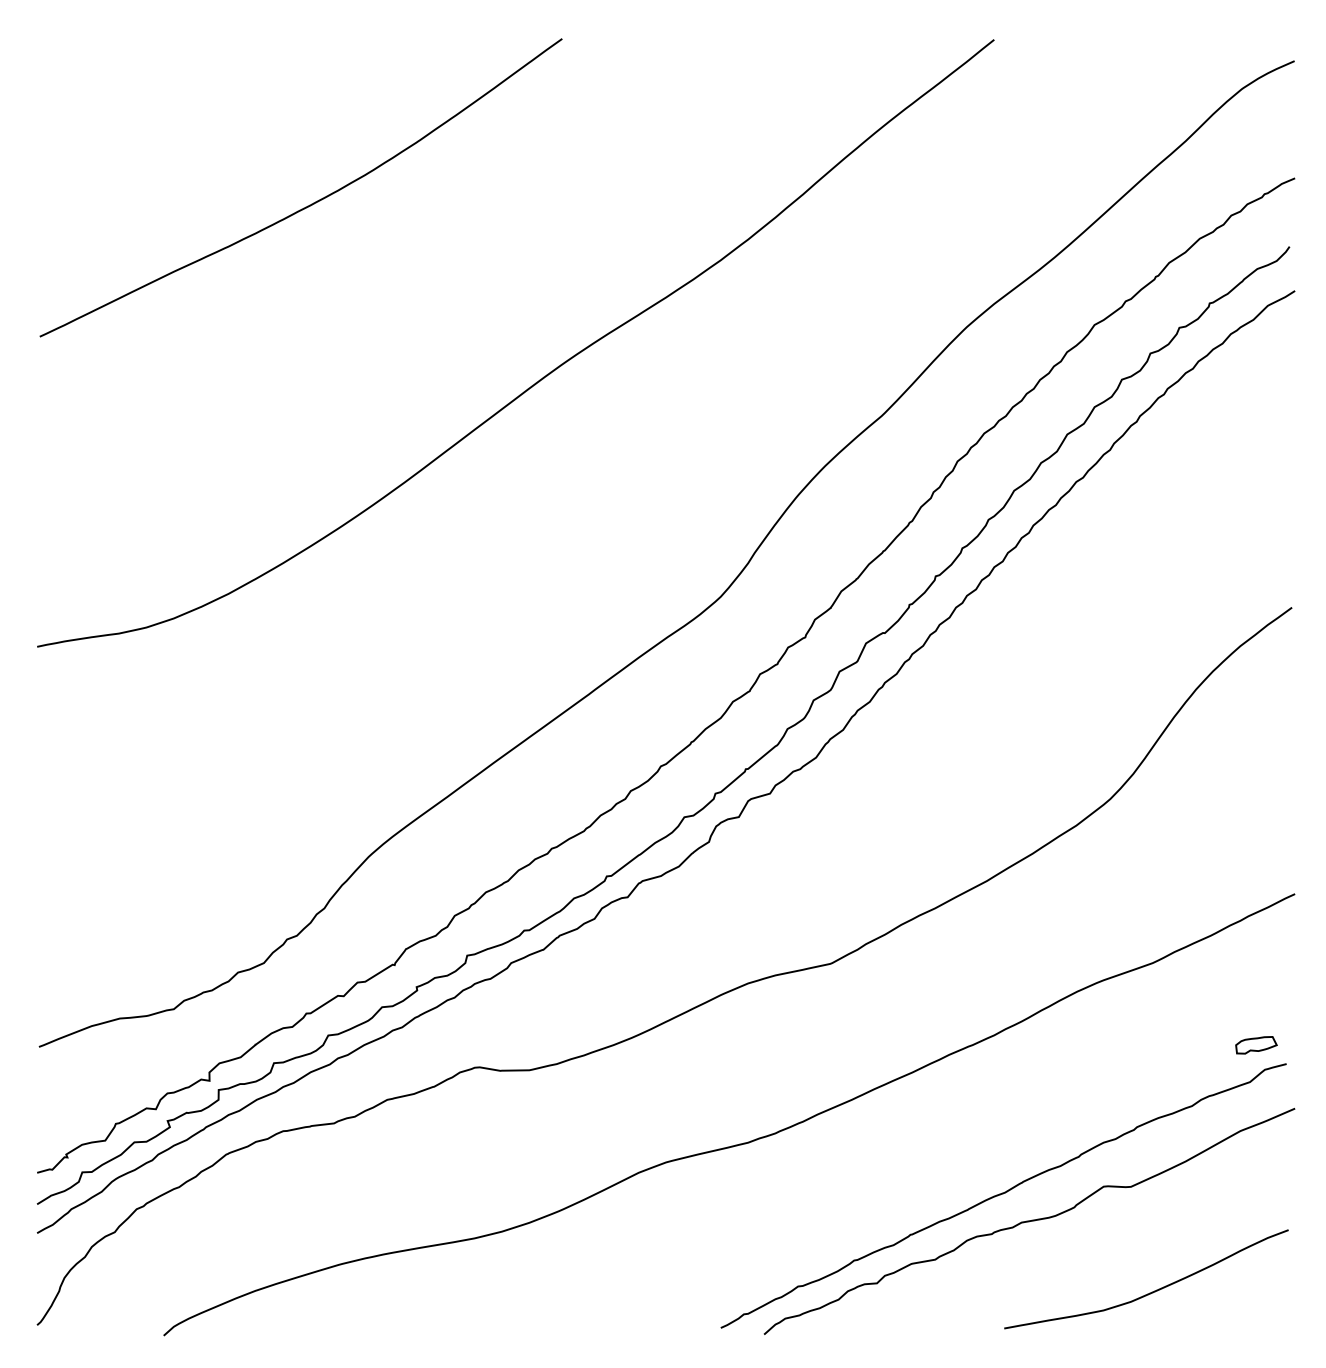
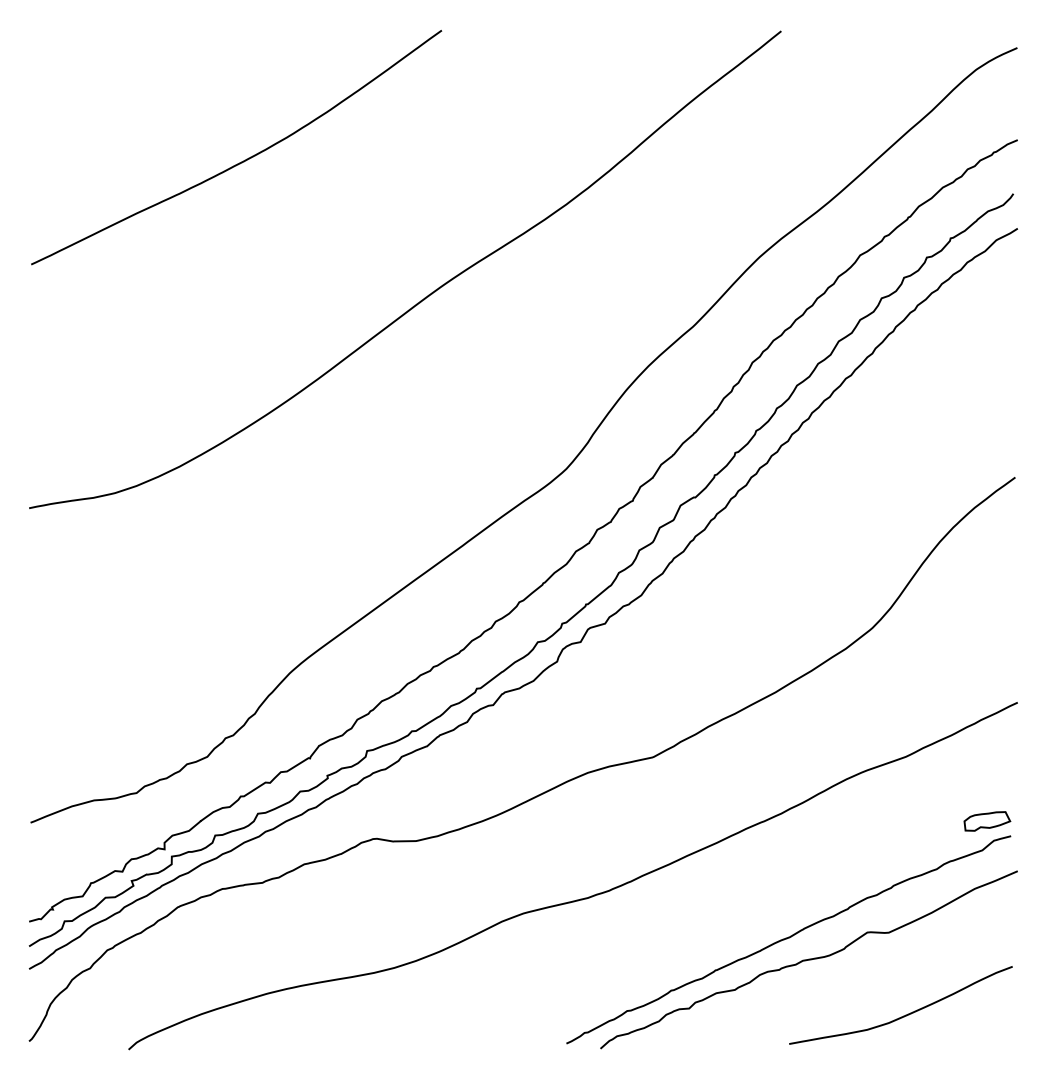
part: (1256, 1045) -> (987, 821), size x1.43

